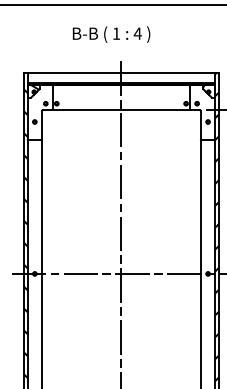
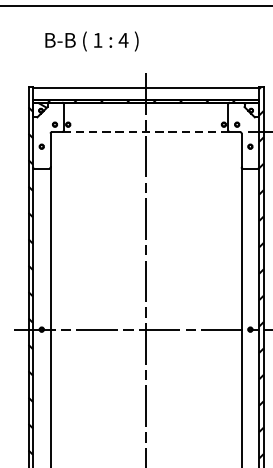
text: (111, 34) -> (91, 41), moved
line: (121, 109) -> (146, 131), solid -> dashed

